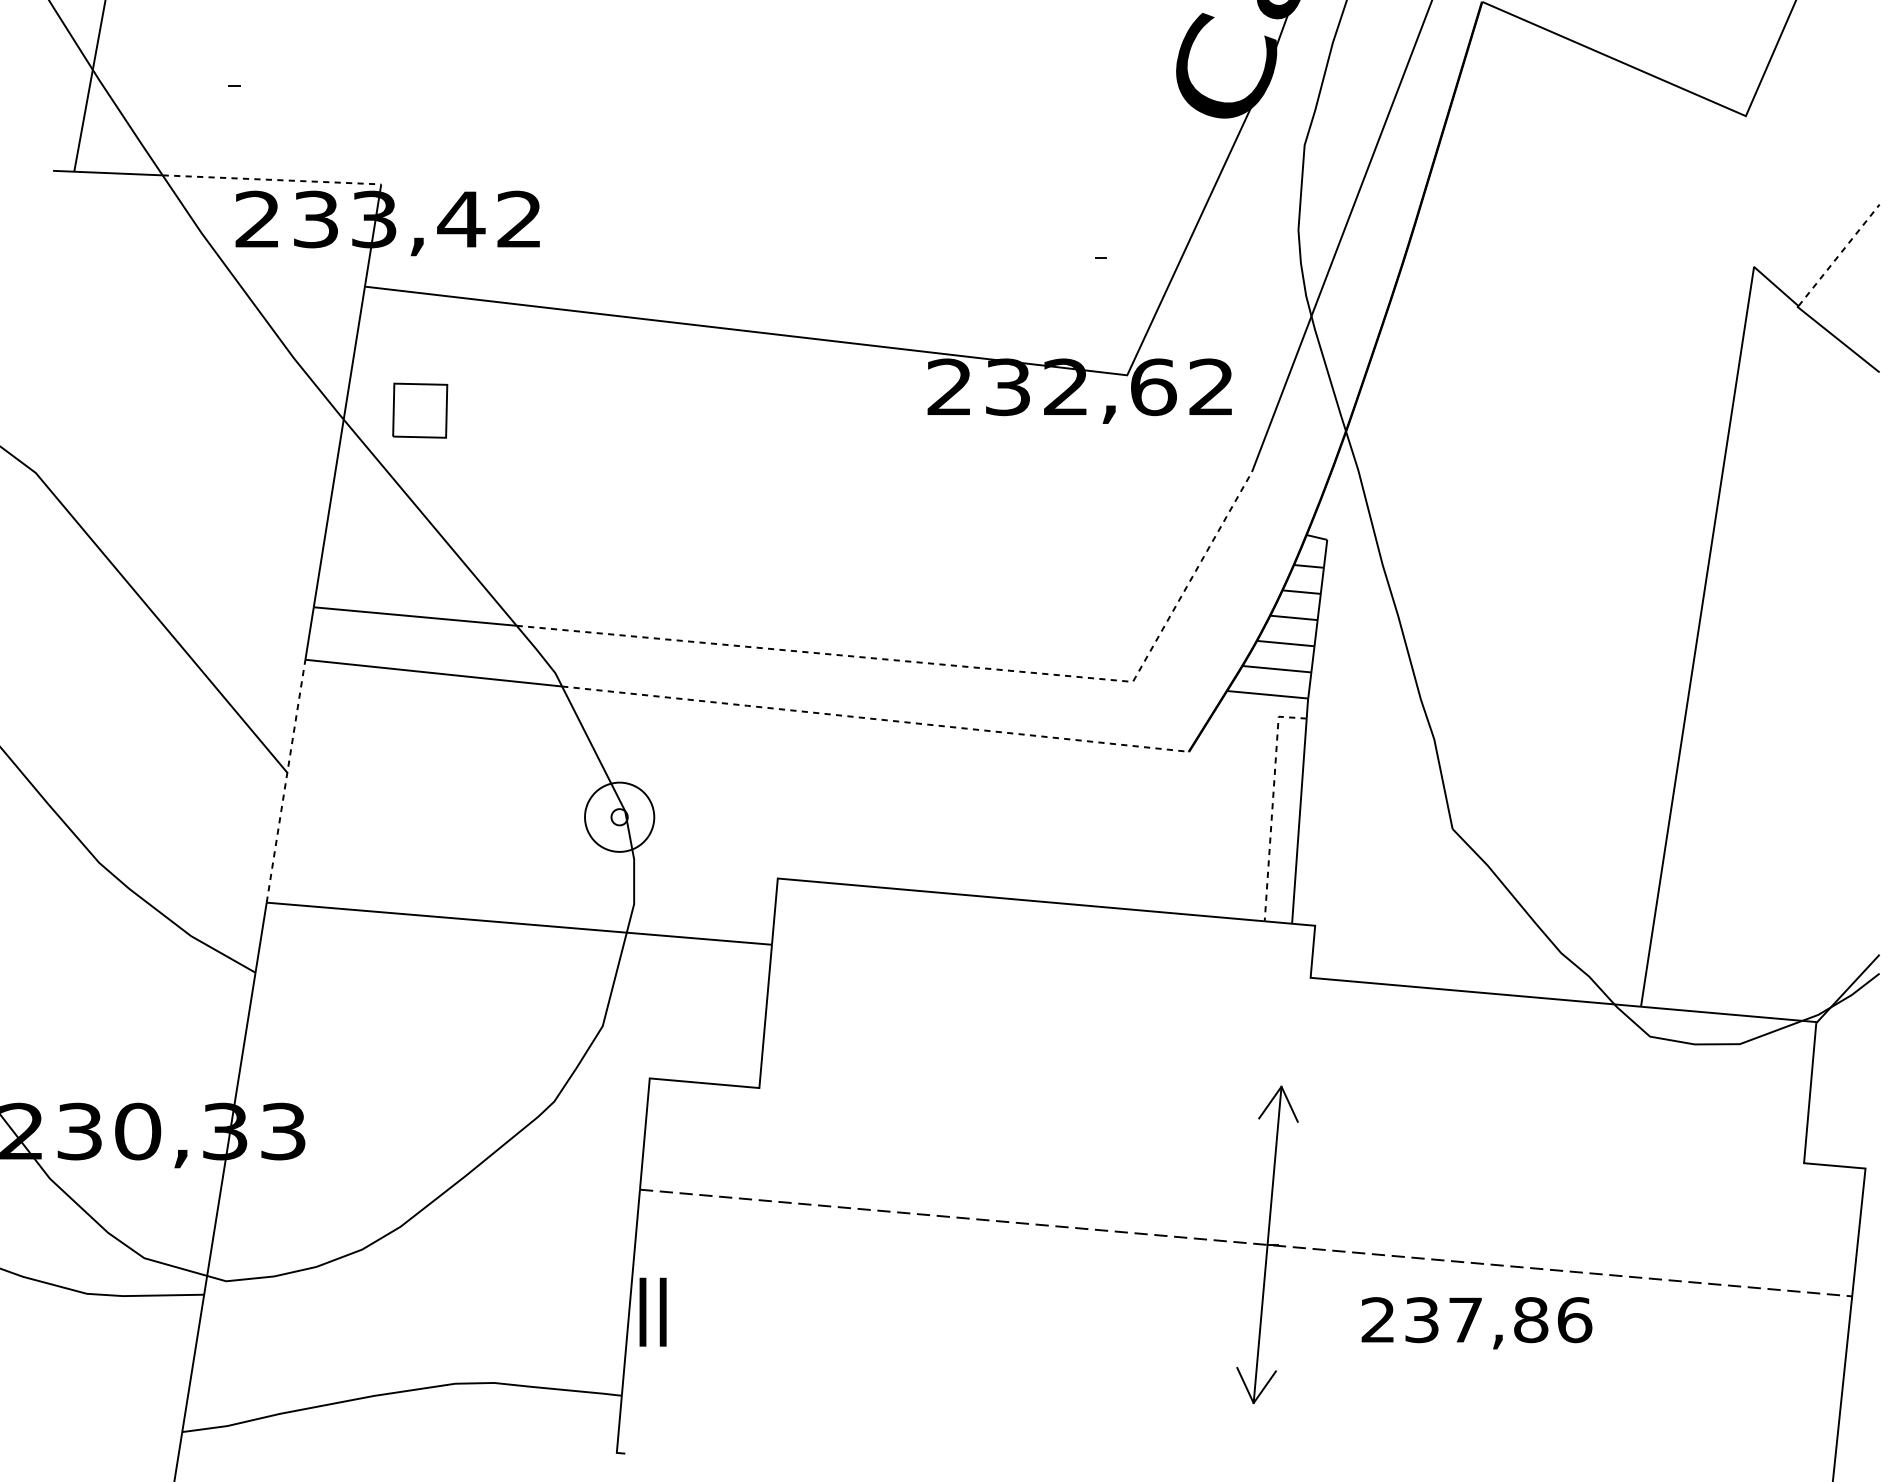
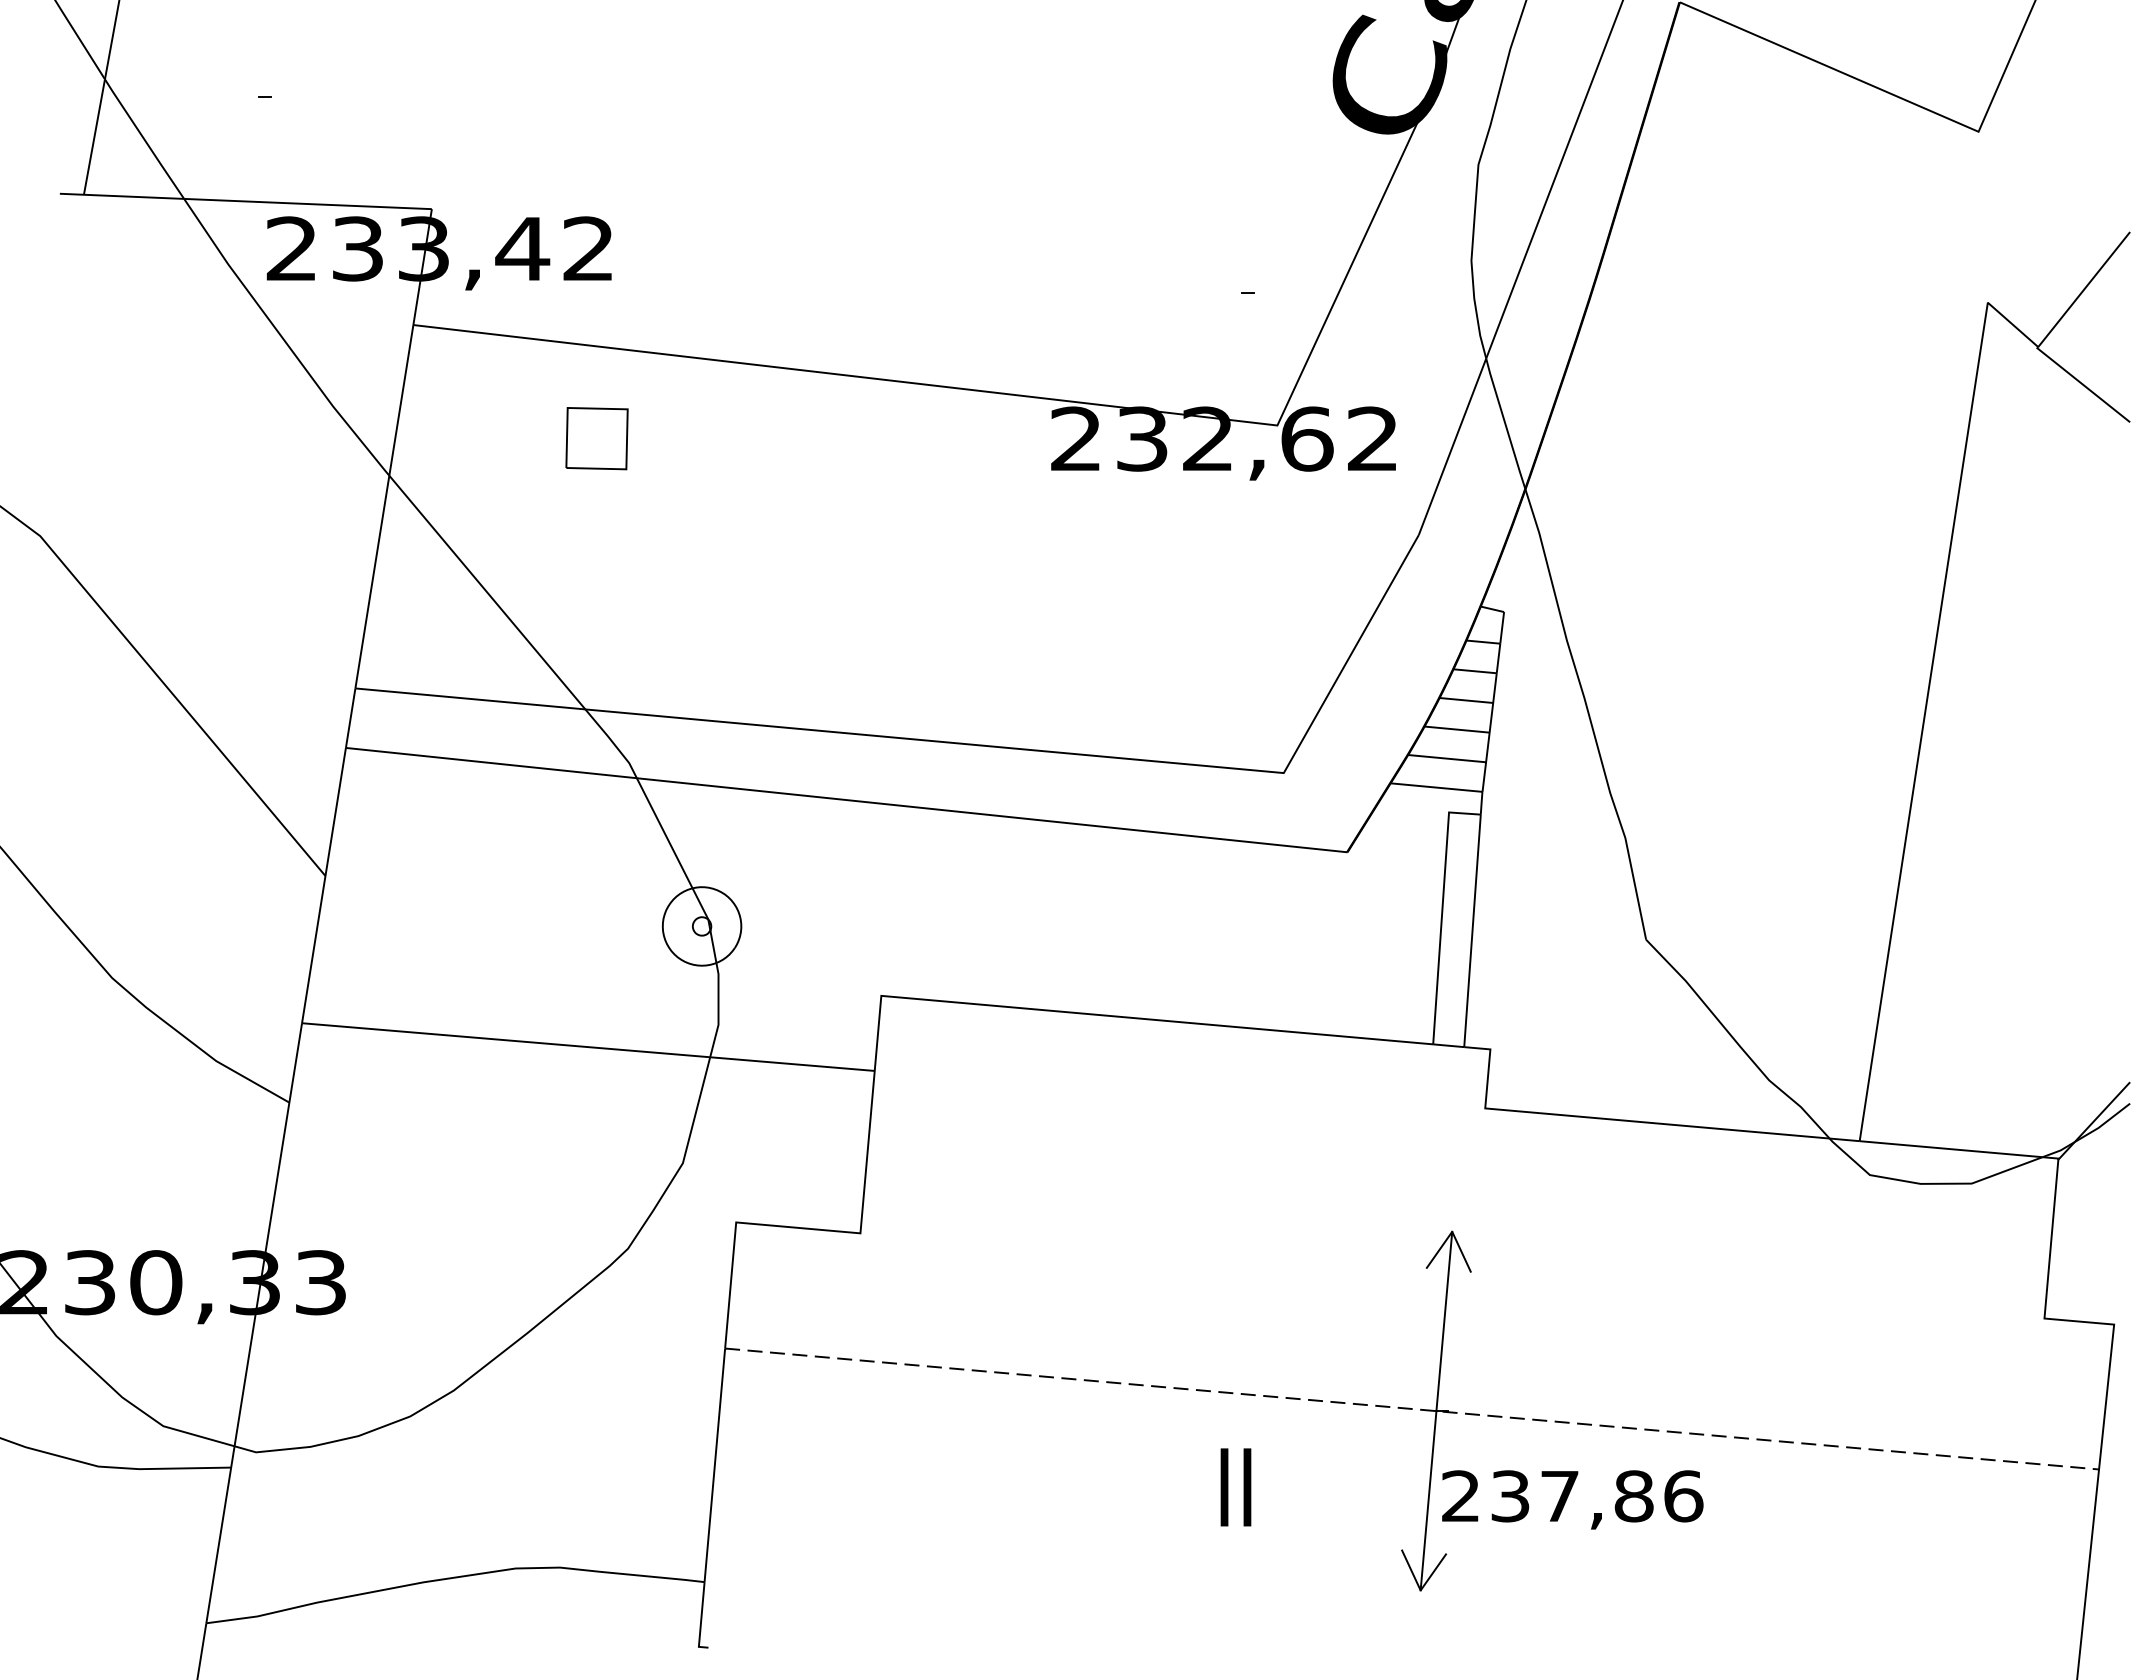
line: (271, 180) -> (307, 204), dashed -> solid
line: (1839, 255) -> (2084, 289), dashed -> solid
part: (419, 410) -> (596, 438), moved
line: (945, 664) -> (1071, 753), dashed -> solid
line: (874, 719) -> (990, 815), dashed -> solid
line: (285, 781) -> (323, 885), dashed -> solid
line: (1272, 804) -> (1442, 911), dashed -> solid
text: (652, 1312) -> (1235, 1487), moved
text: (1476, 1322) -> (1572, 1499), moved

